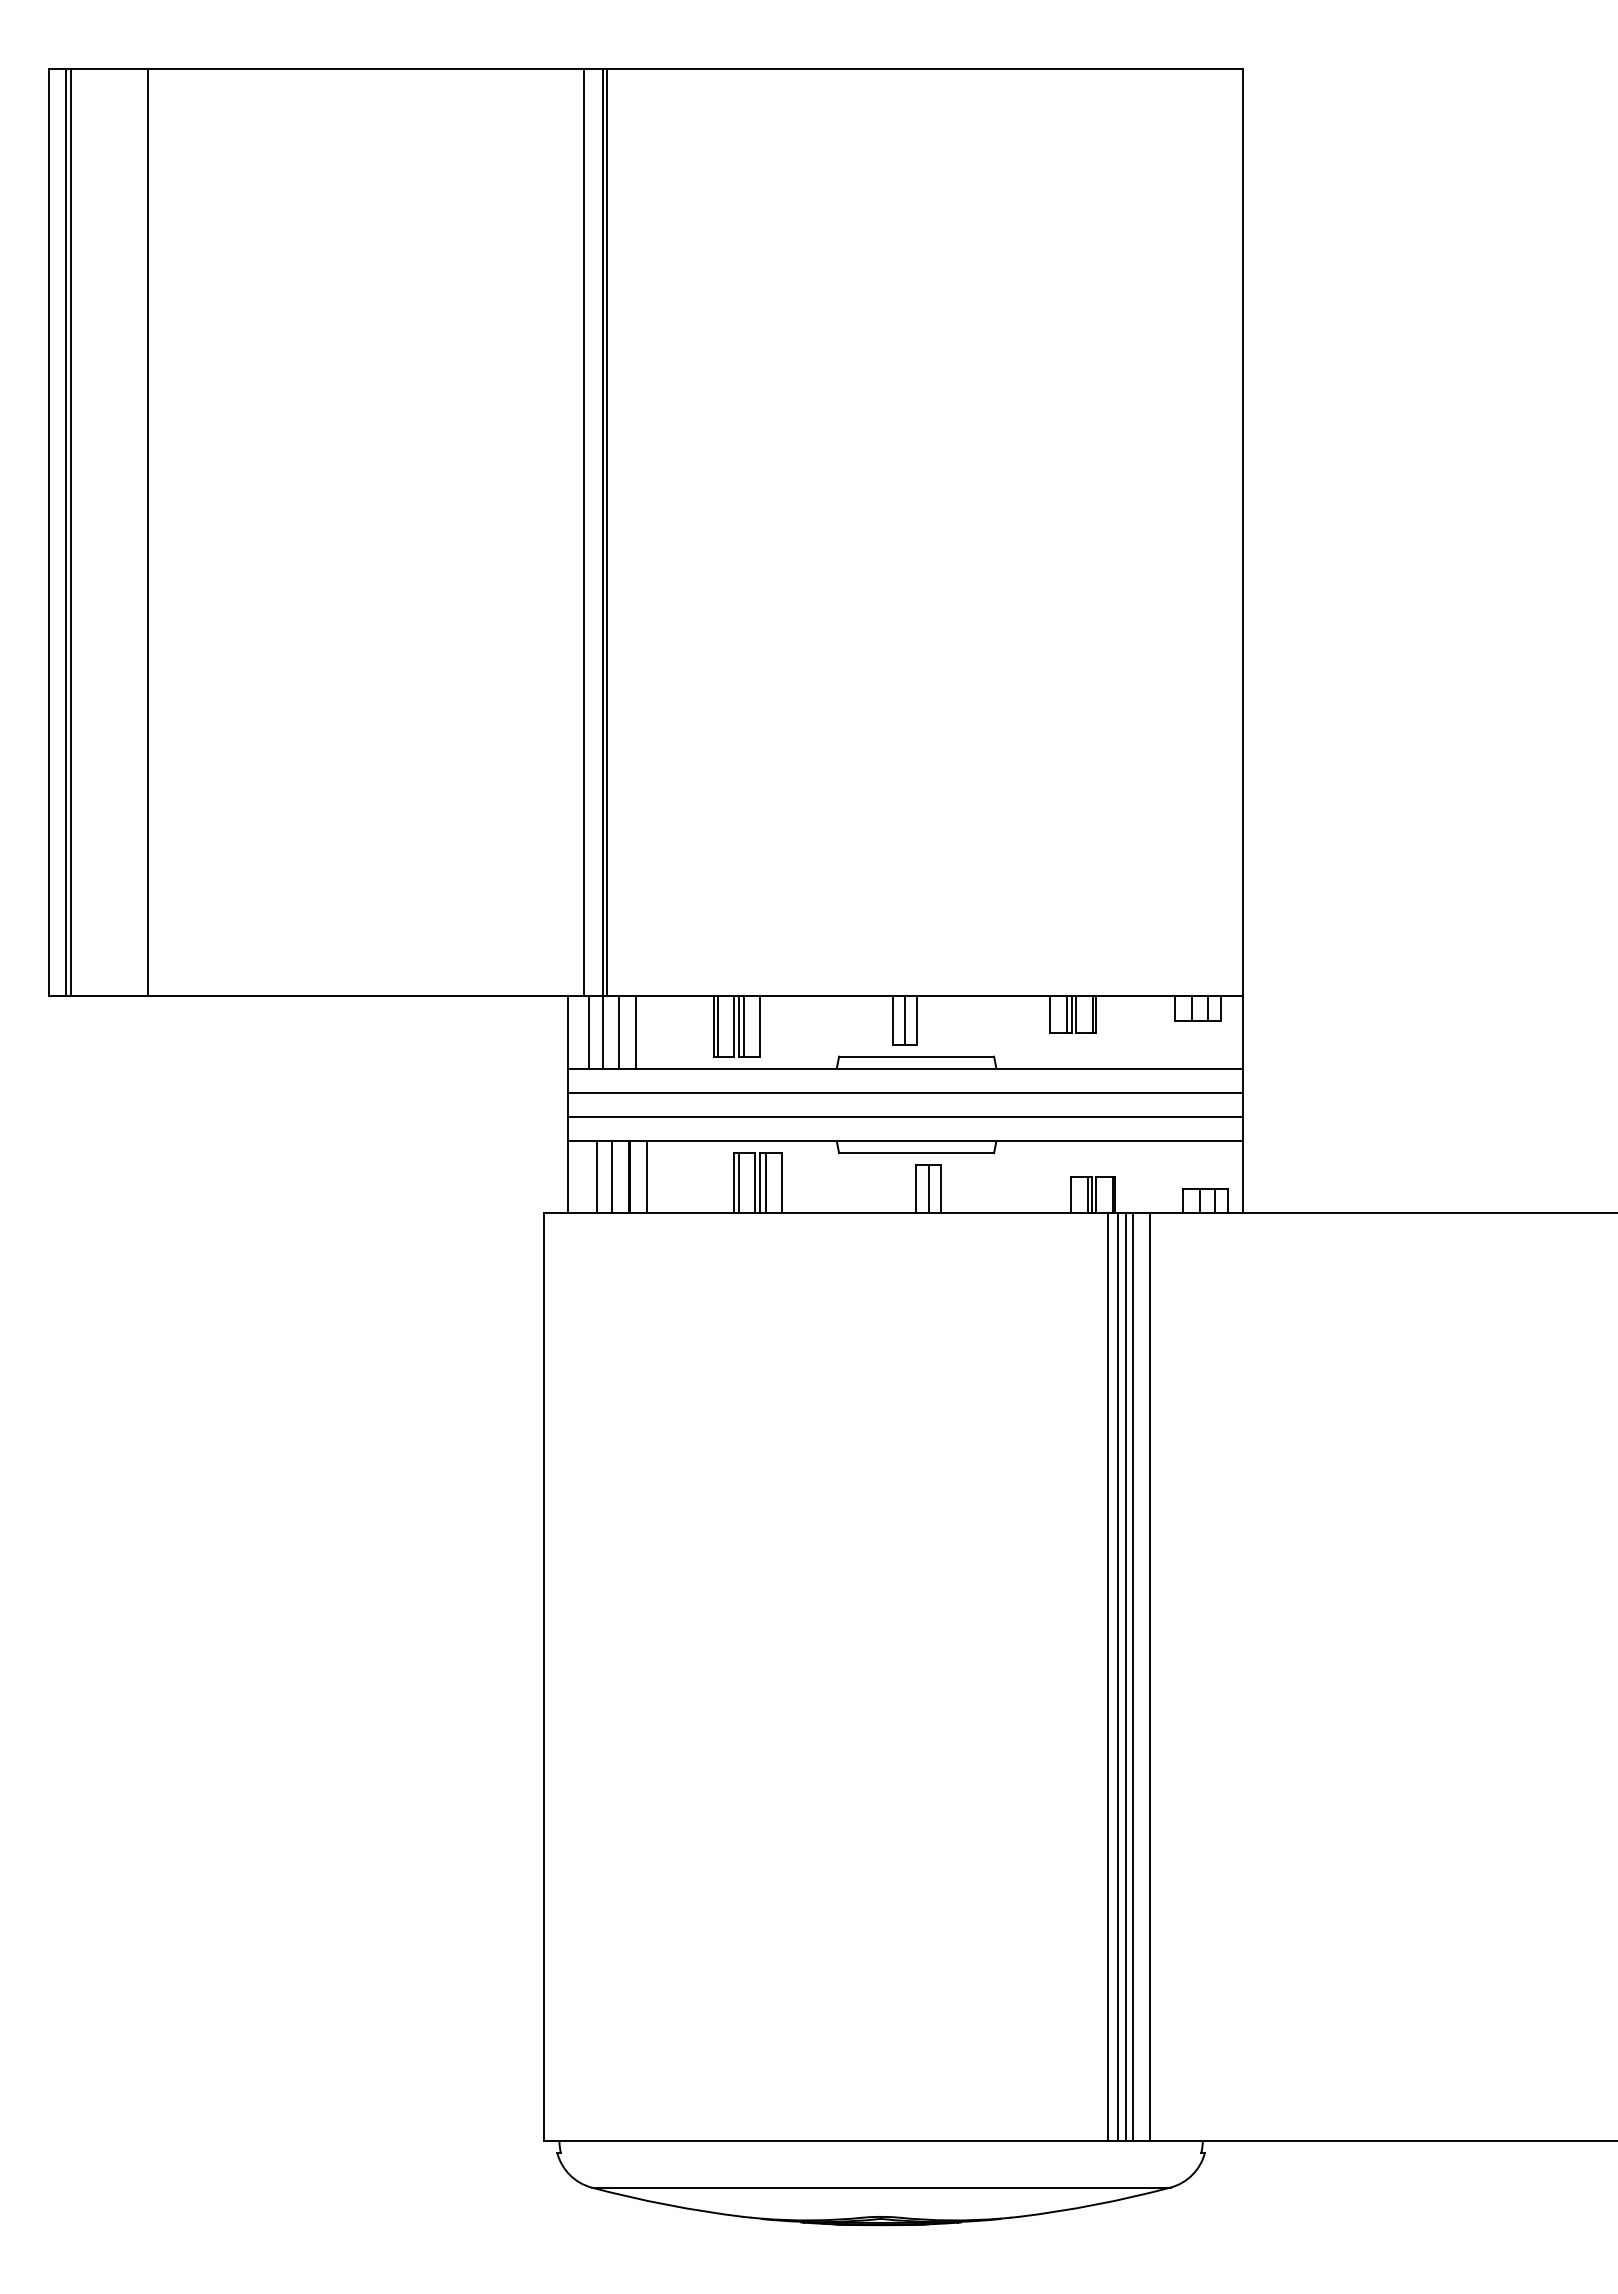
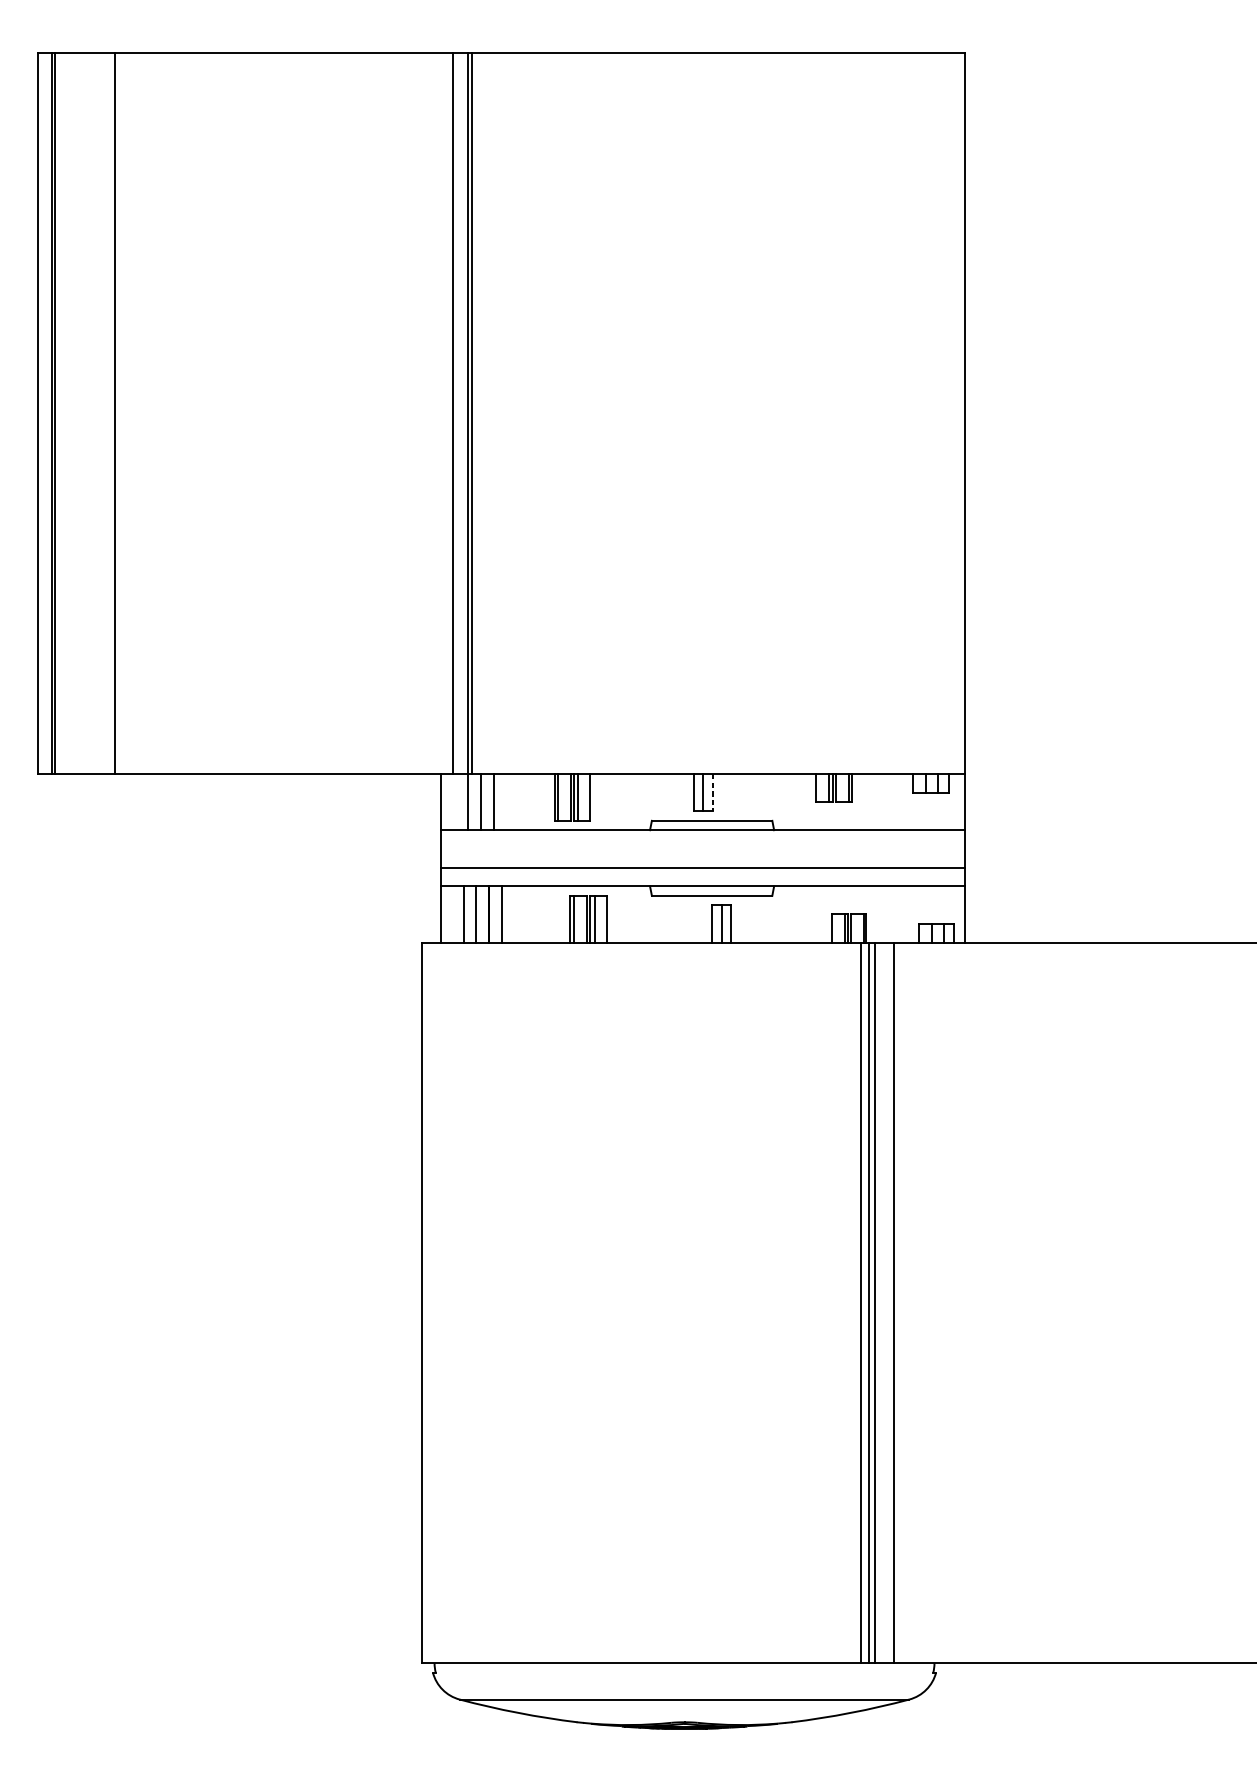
line: (917, 1021) -> (712, 793), solid -> dashed
line: (588, 1032) -> (457, 802), removed
line: (904, 1092) -> (702, 848), removed
line: (1132, 1676) -> (879, 1302), removed

